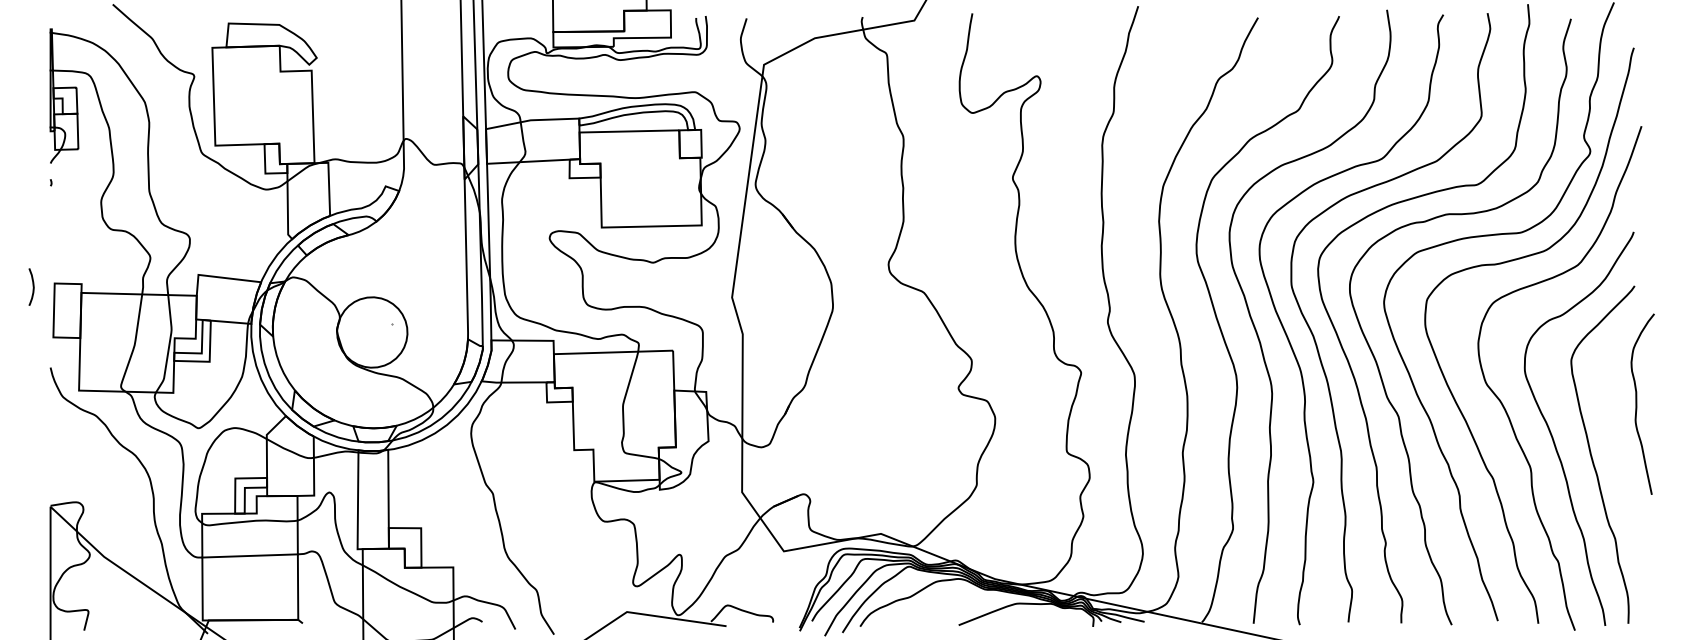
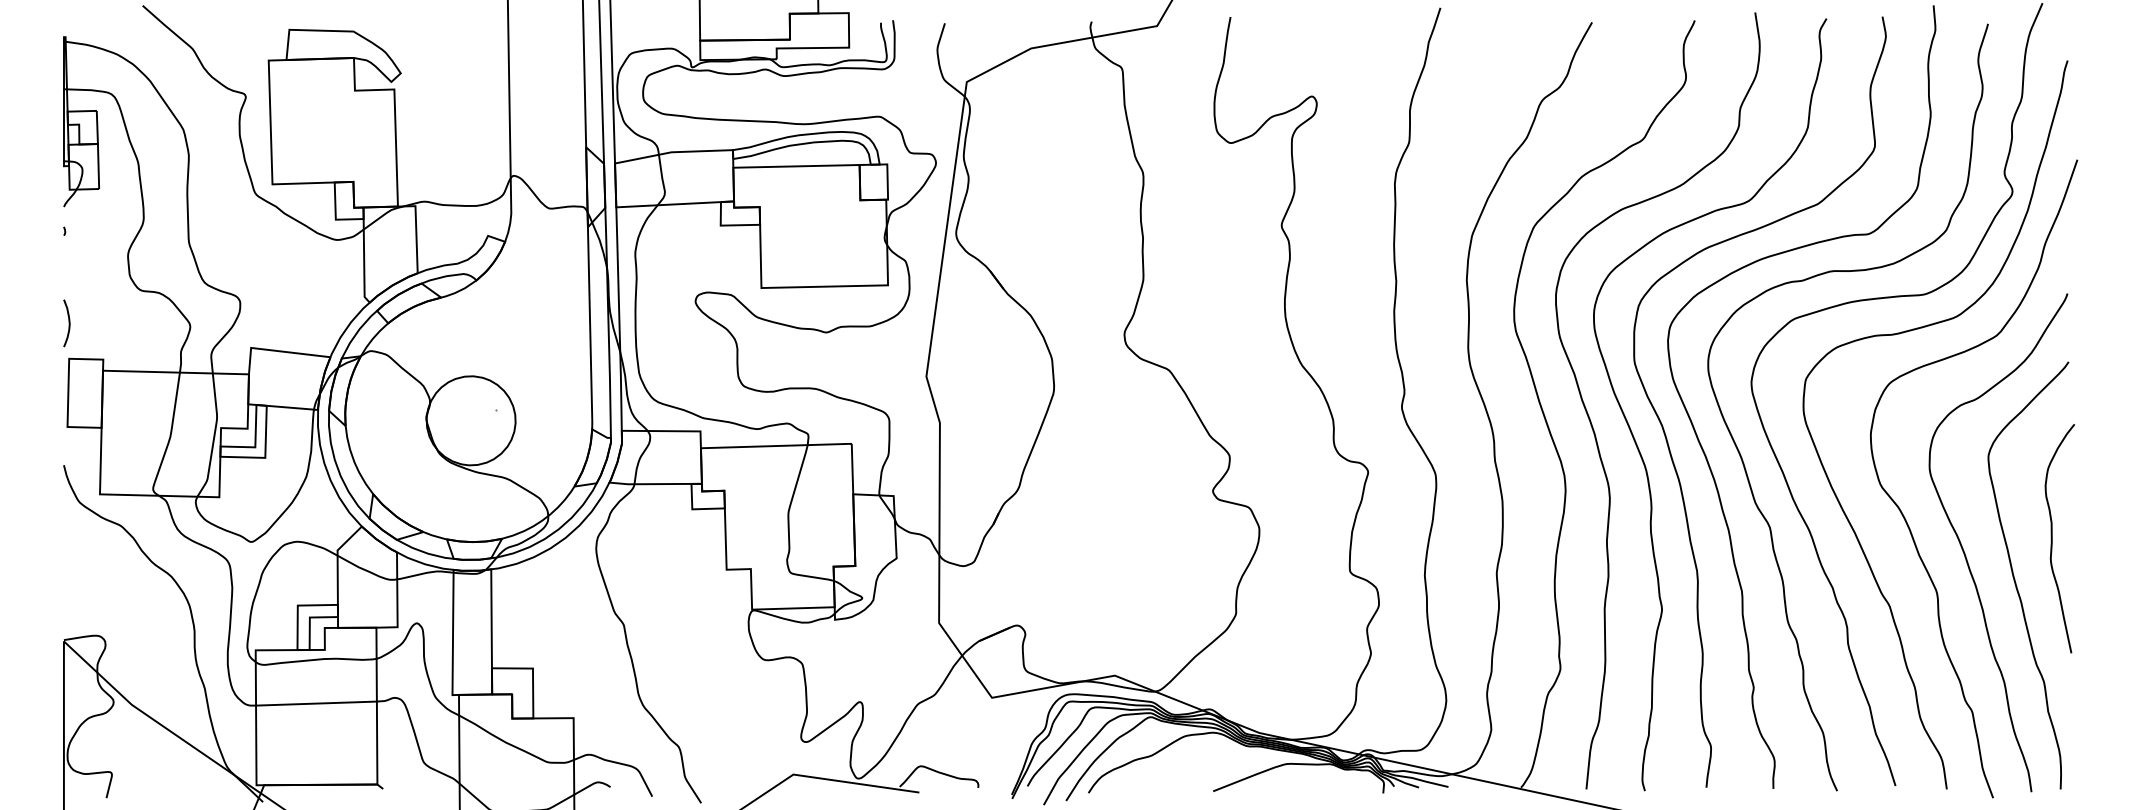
curve: (32, 287) -> (68, 323), moved
curve: (1636, 404) -> (2052, 538), moved

